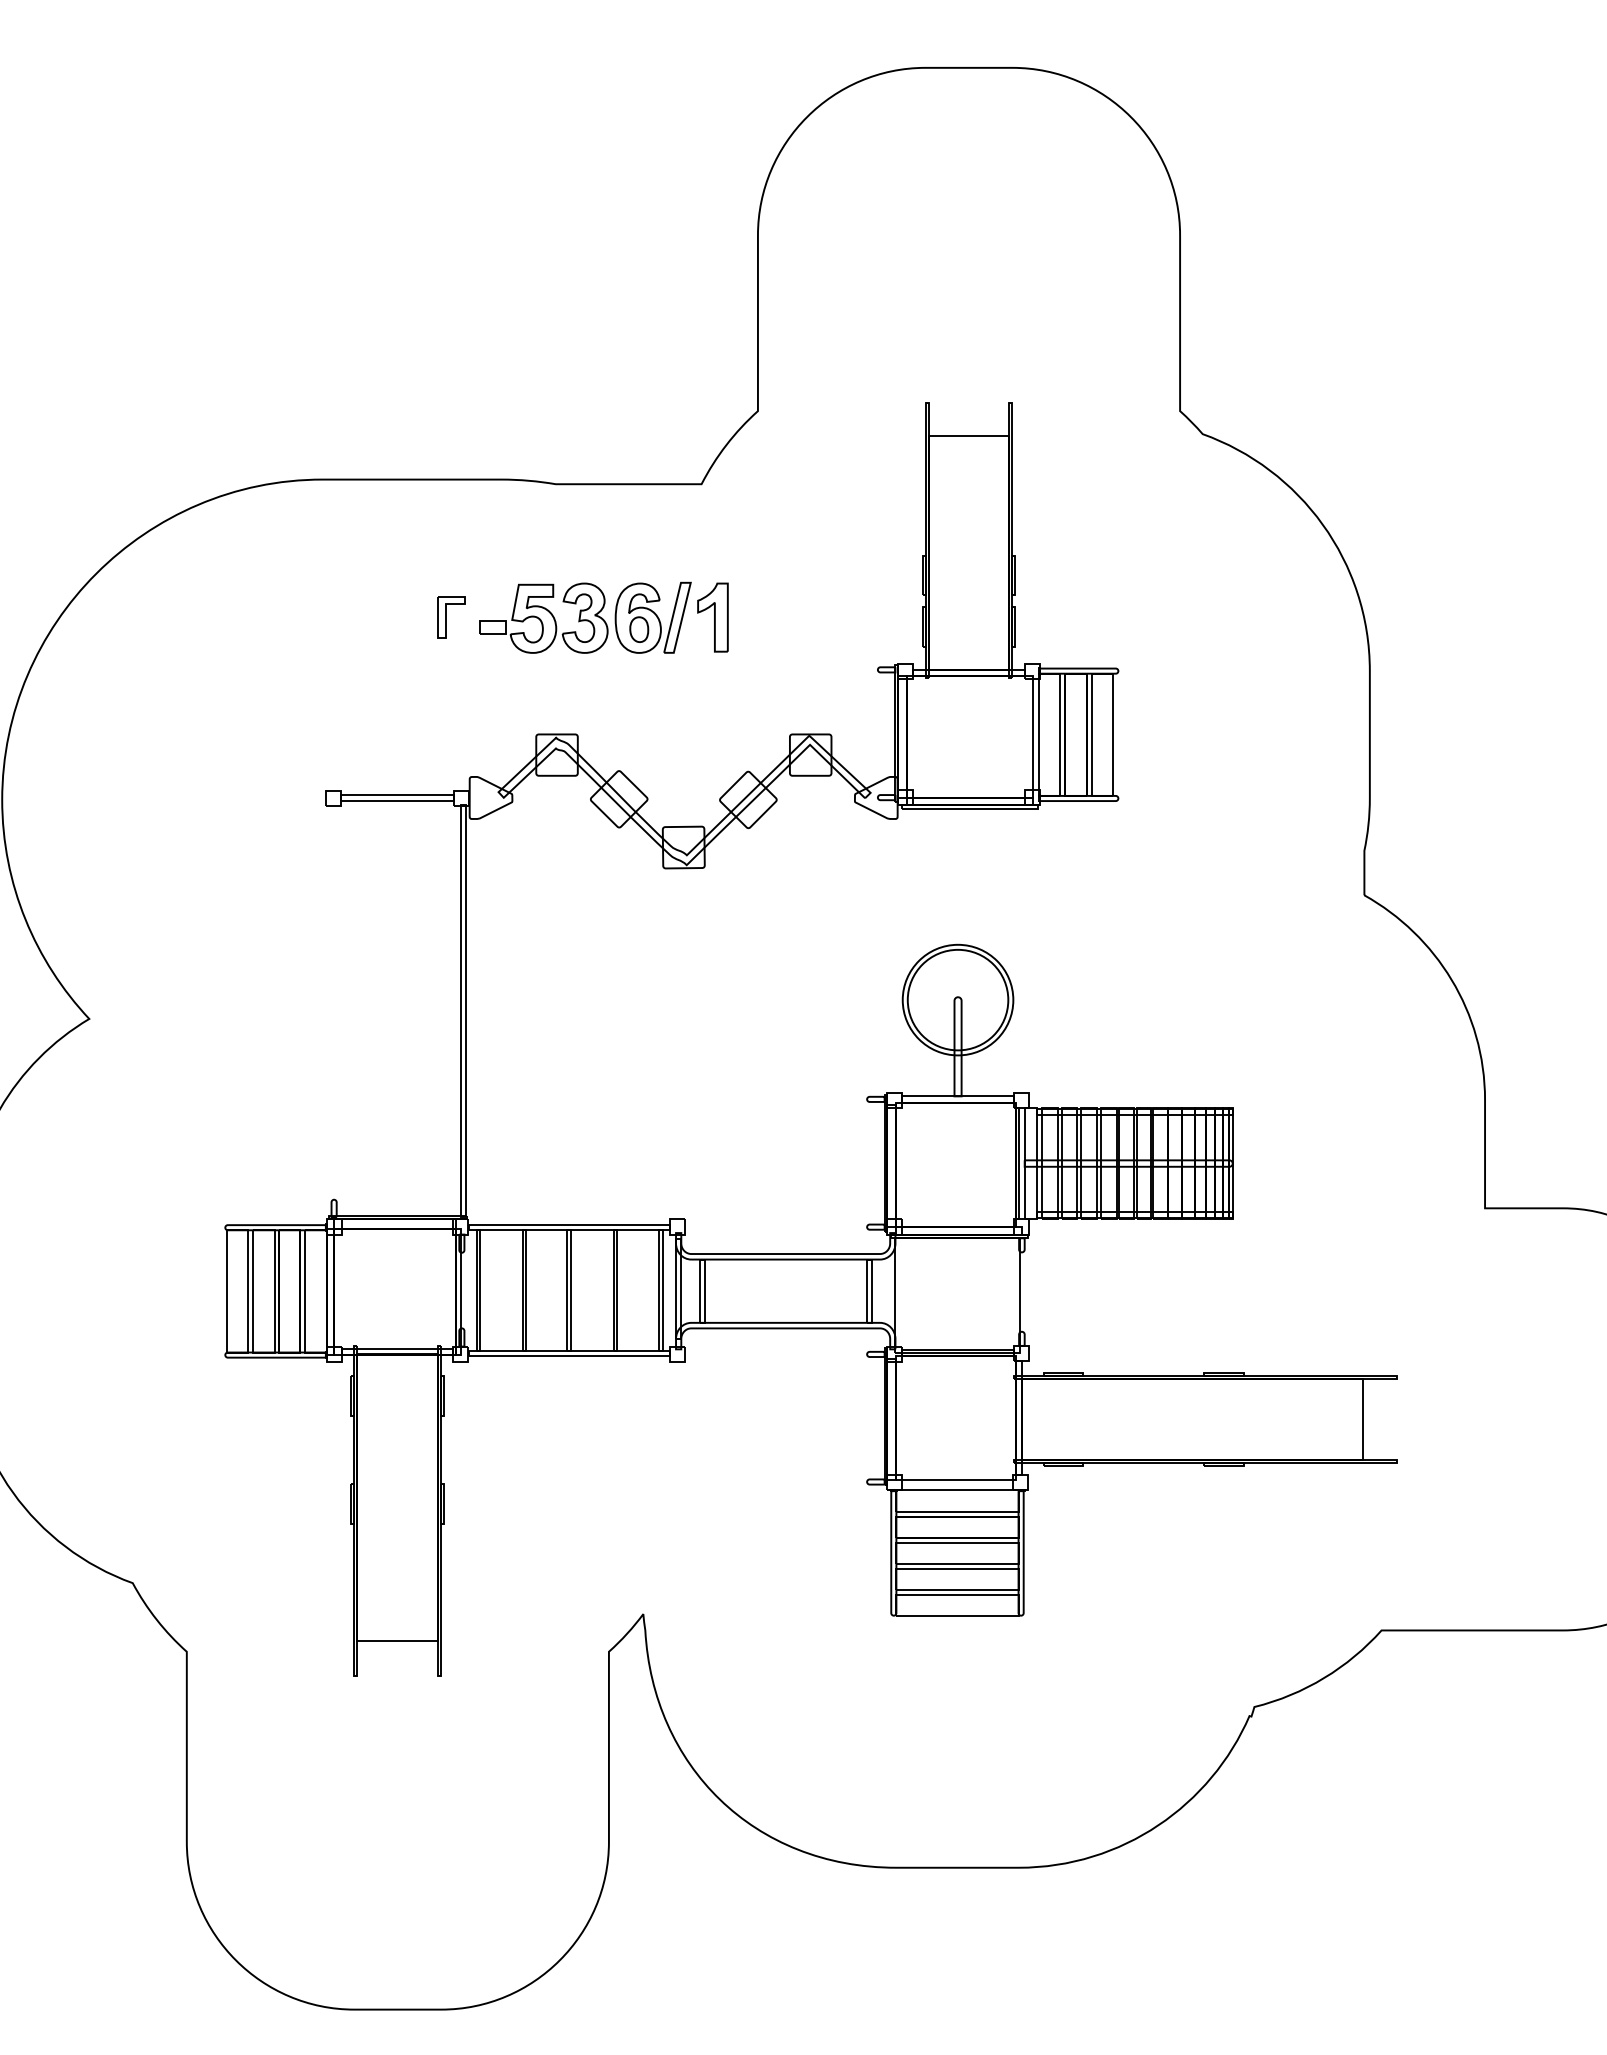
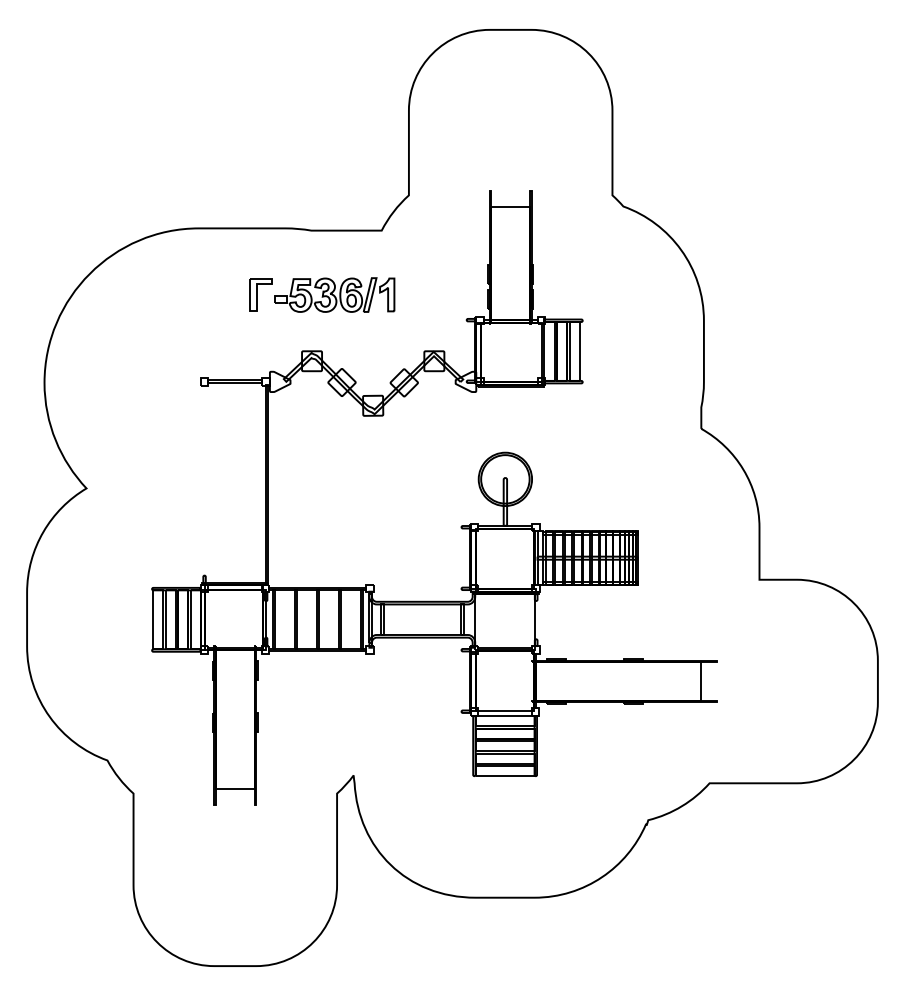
part: (450, 616) -> (260, 294), size x1.67

